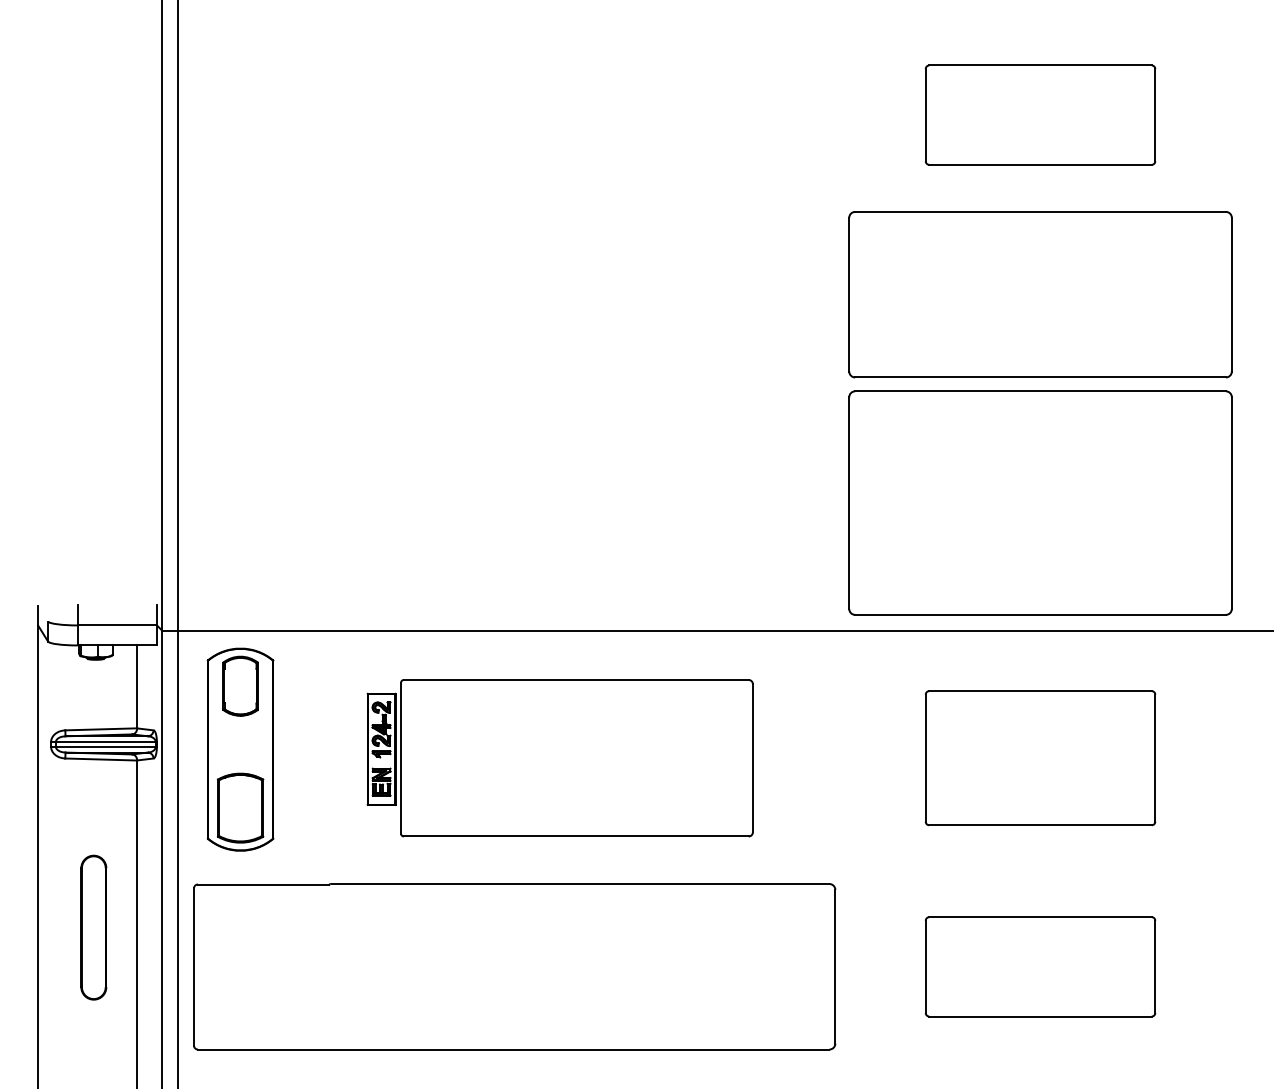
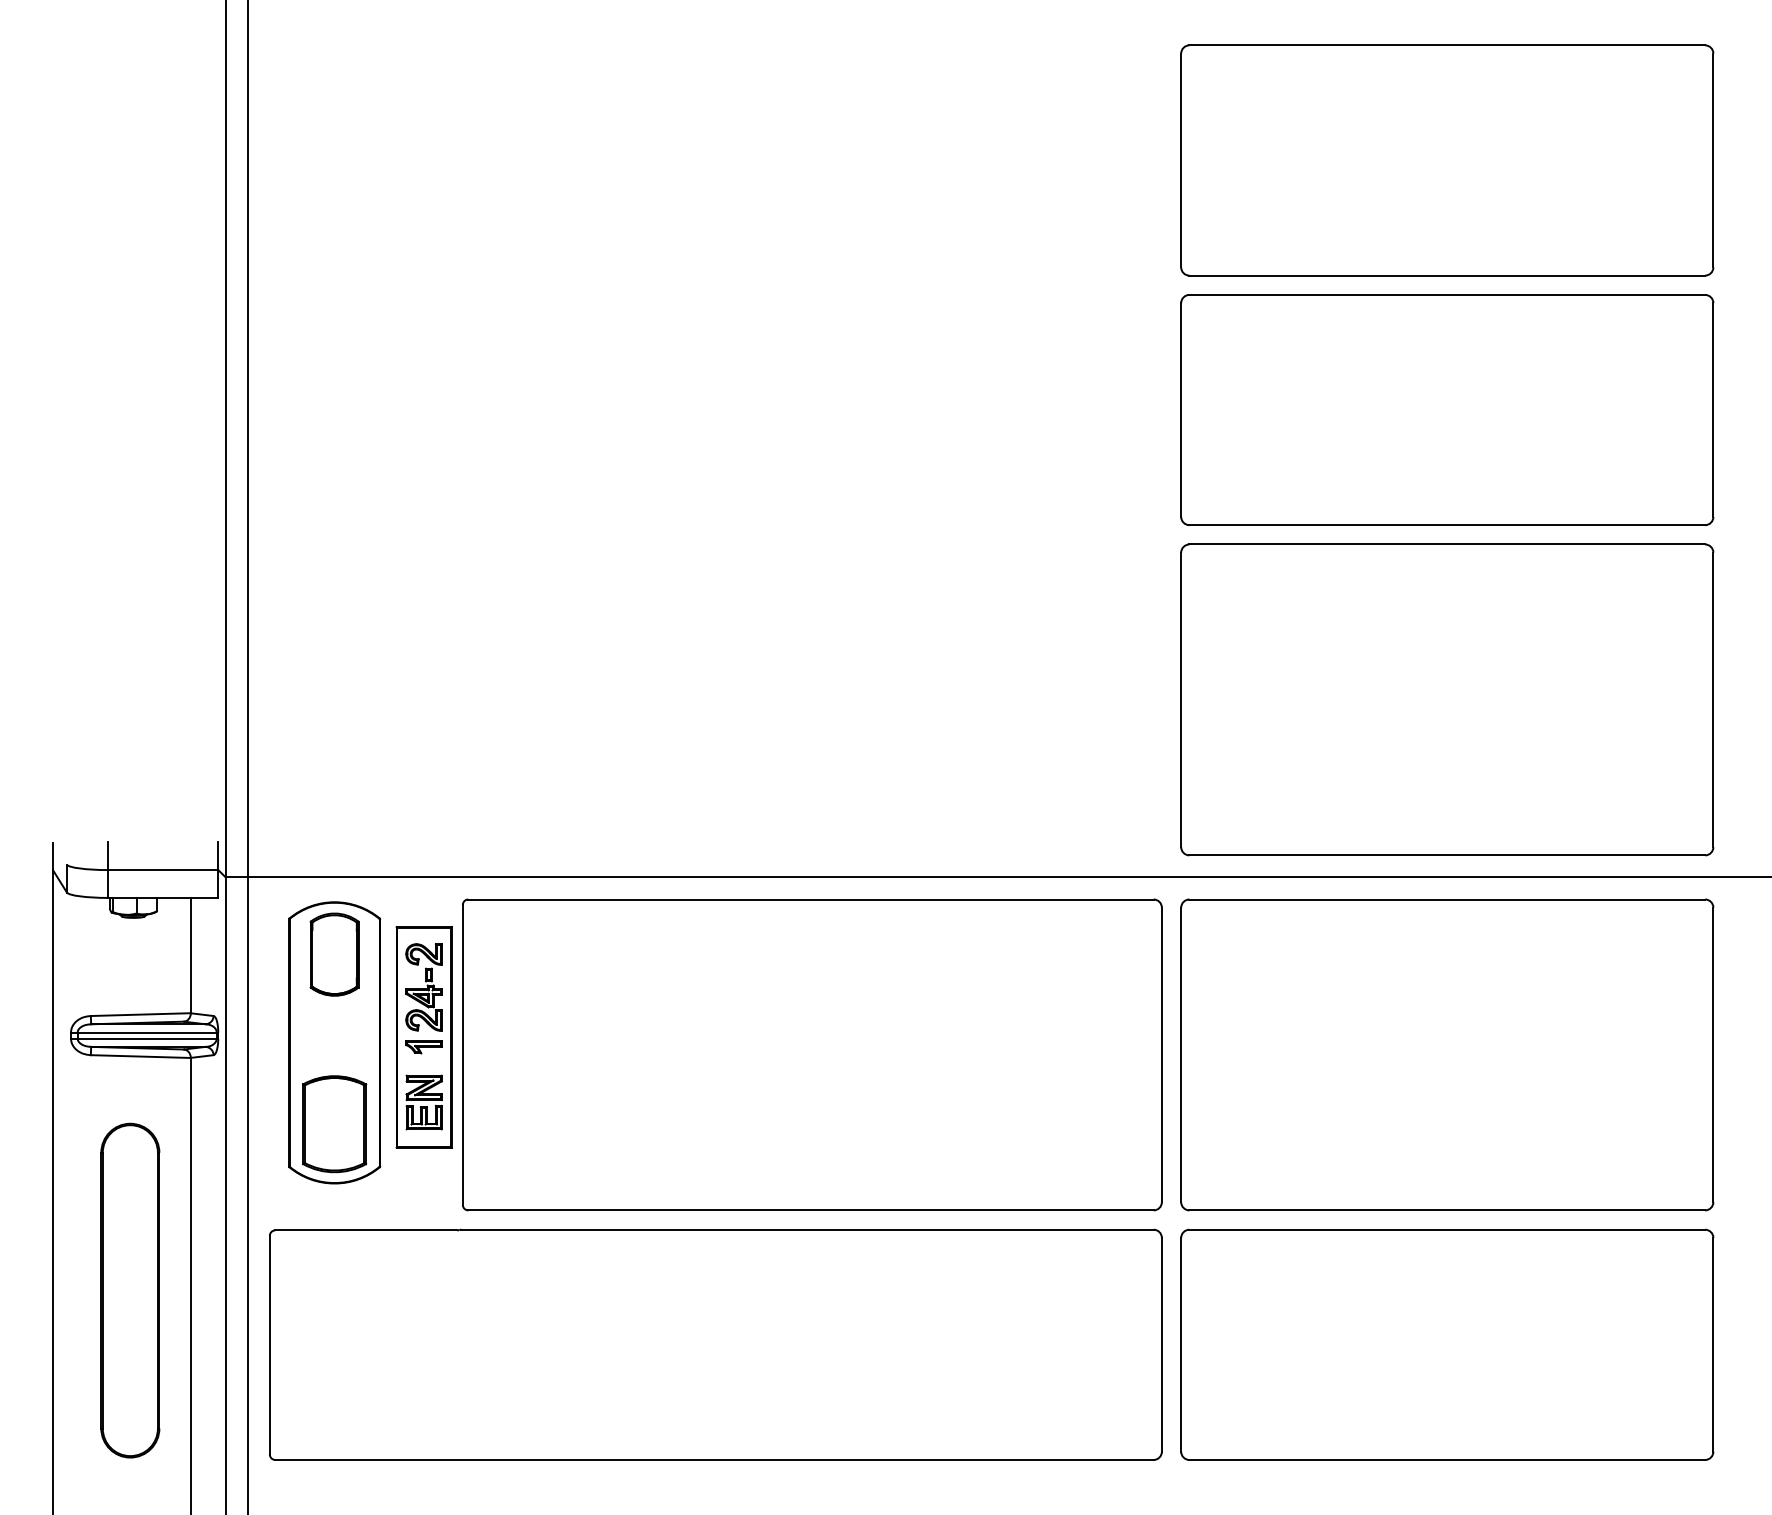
part: (1040, 114) -> (1447, 159), size x1.67
part: (560, 757) -> (779, 1053), size x1.43
part: (1040, 757) -> (1447, 1053), size x1.67
part: (93, 927) -> (130, 1290), size x1.67
part: (1040, 966) -> (1447, 1344), size x1.67

